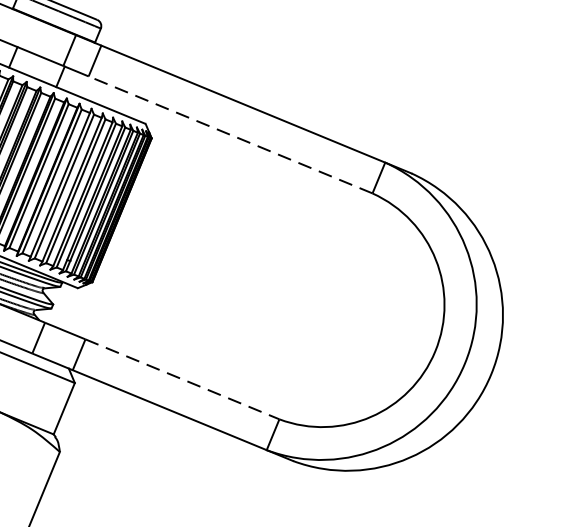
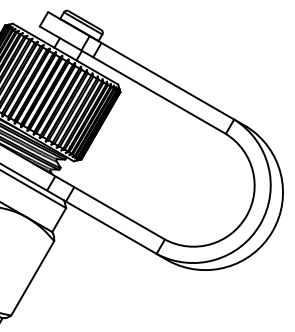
line: (230, 134) -> (159, 95), dashed -> solid
line: (184, 379) -> (120, 213), dashed -> solid

